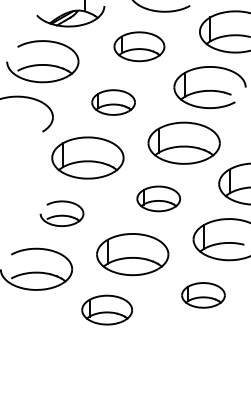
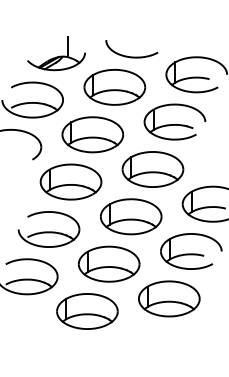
part: (138, 46) -> (114, 87), size x1.43
part: (113, 102) -> (92, 134), size x1.67
part: (158, 198) -> (131, 216), size x1.67
part: (61, 213) -> (48, 229), size x1.67
part: (203, 294) -> (169, 298), size x1.67
part: (107, 310) -> (87, 311), size x1.43

